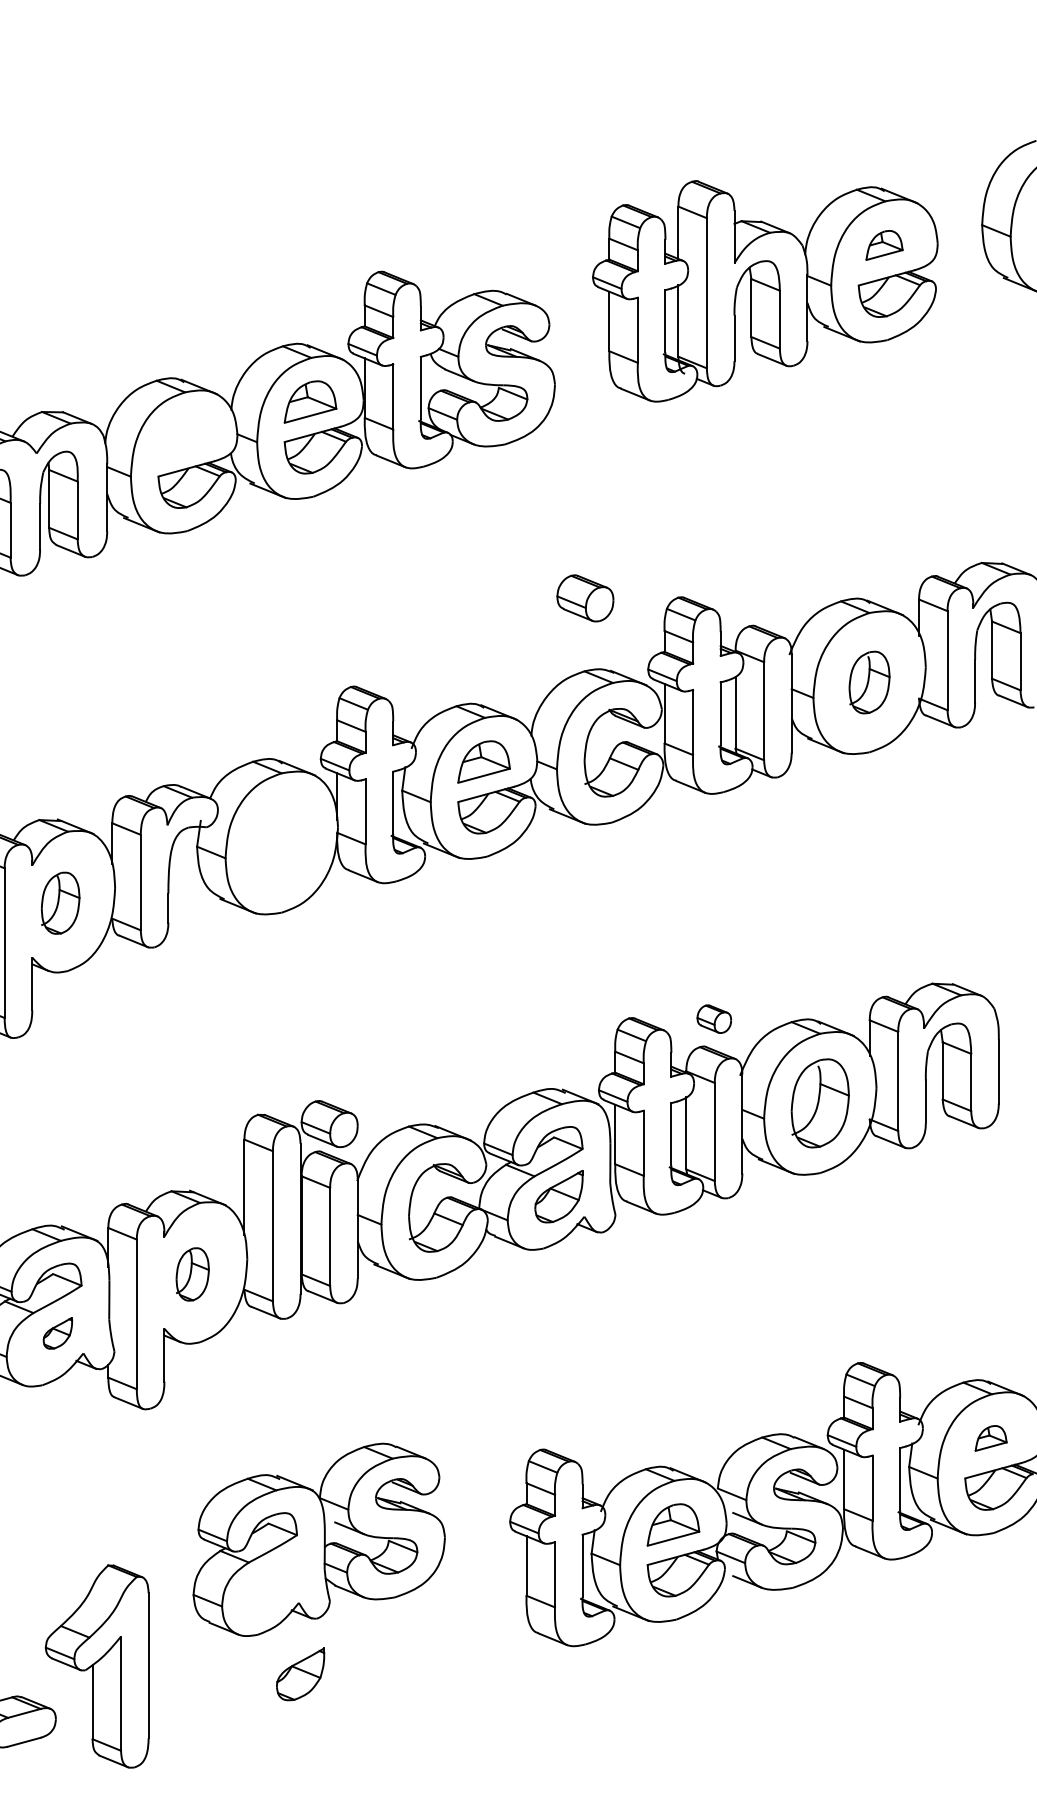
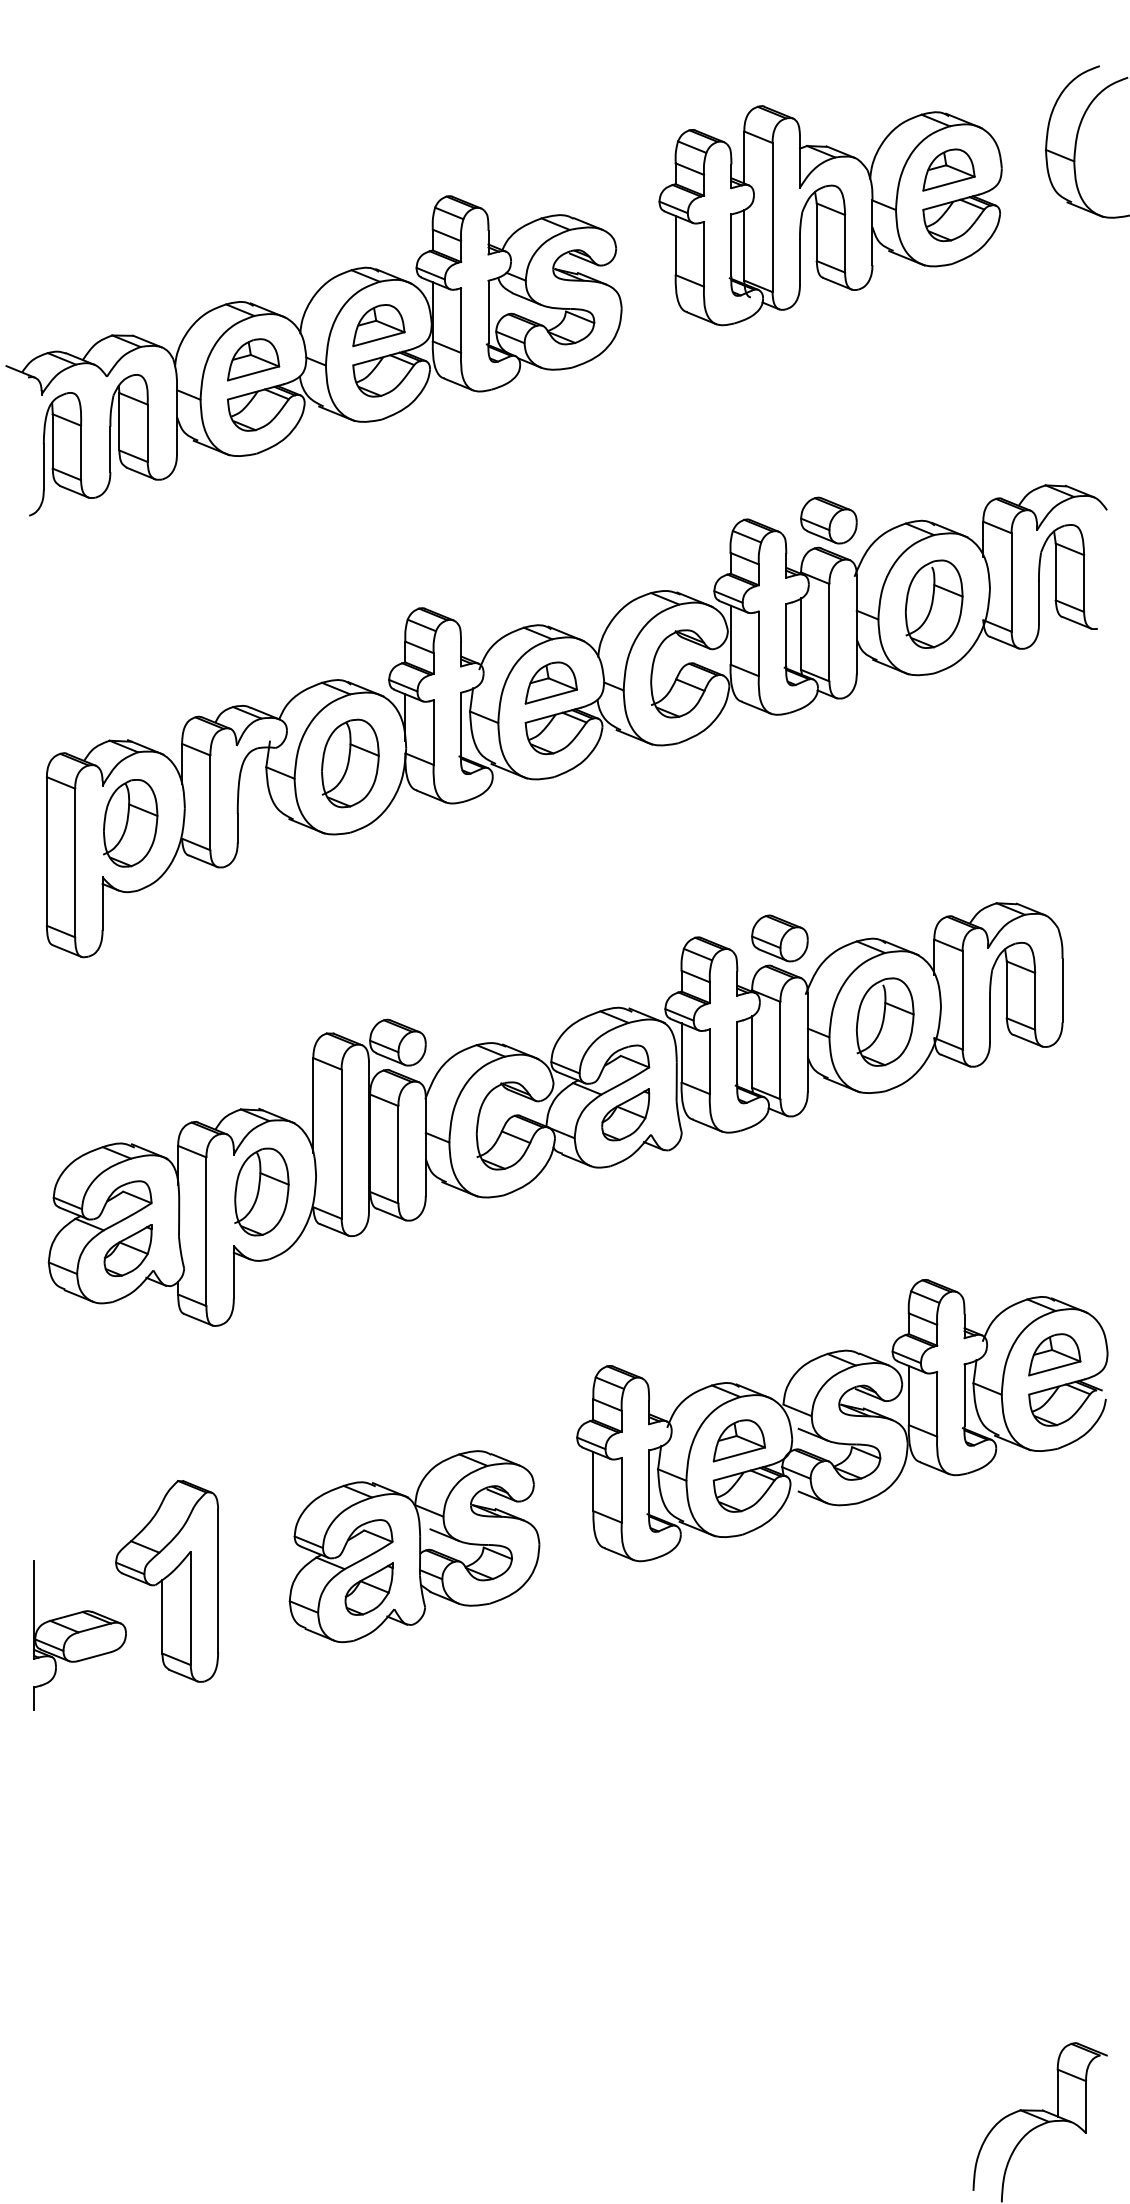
part: (884, 244) -> (948, 169), size x1.43
part: (184, 436) -> (253, 359), added
part: (584, 598) -> (828, 520), moved
part: (868, 681) -> (933, 603), size x1.43
part: (281, 842) -> (350, 763), added
part: (60, 903) -> (130, 823), size x1.43
part: (713, 1019) -> (779, 938), size x1.67
part: (192, 1273) -> (261, 1191), size x1.67
part: (57, 1333) -> (127, 1250), size x1.67
part: (990, 1438) -> (1054, 1354), size x1.67
part: (319, 1539) -> (414, 1546), moved

